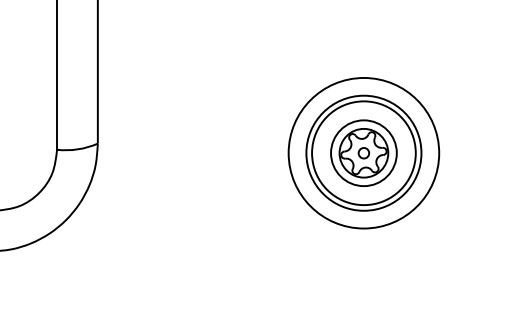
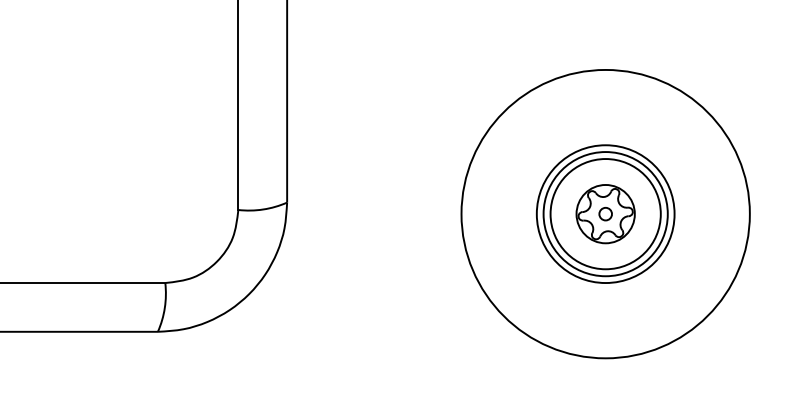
circle: (363, 152) -> (605, 213), size x1.4
circle: (363, 153) -> (605, 214), size x1.6

